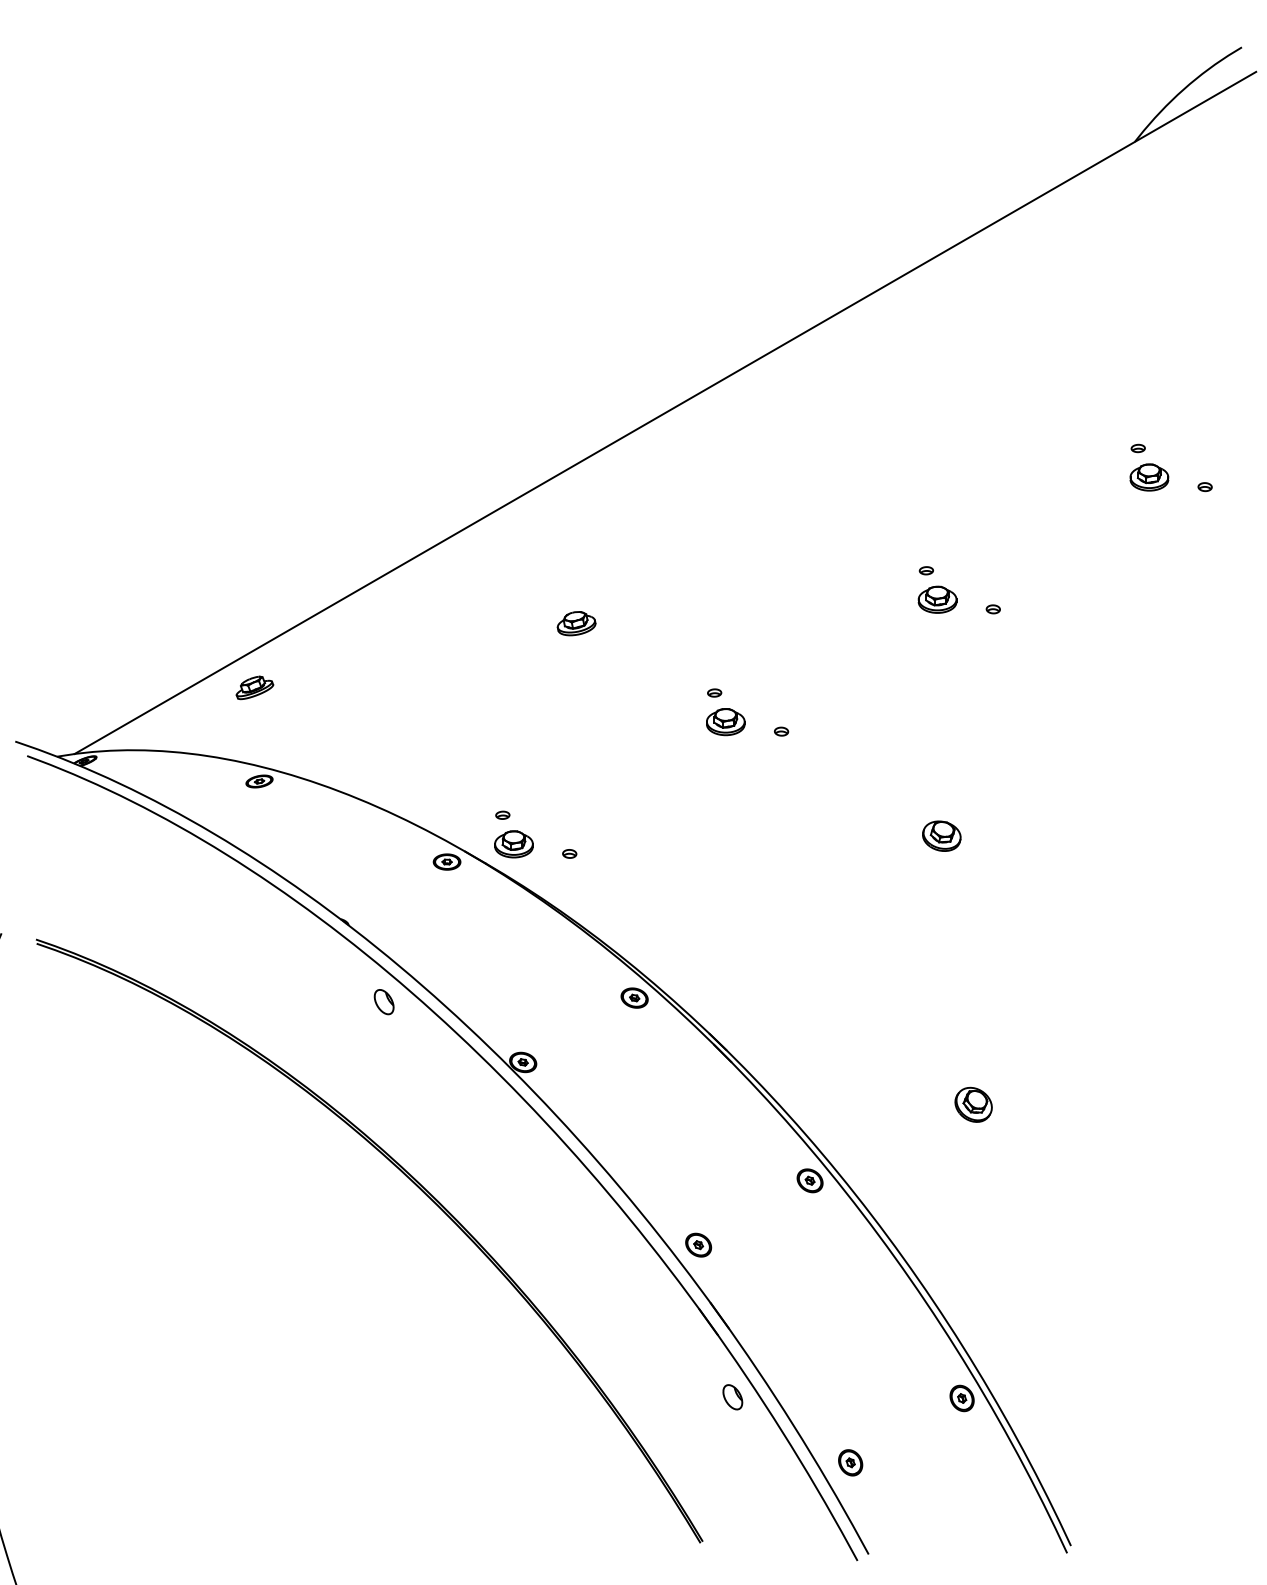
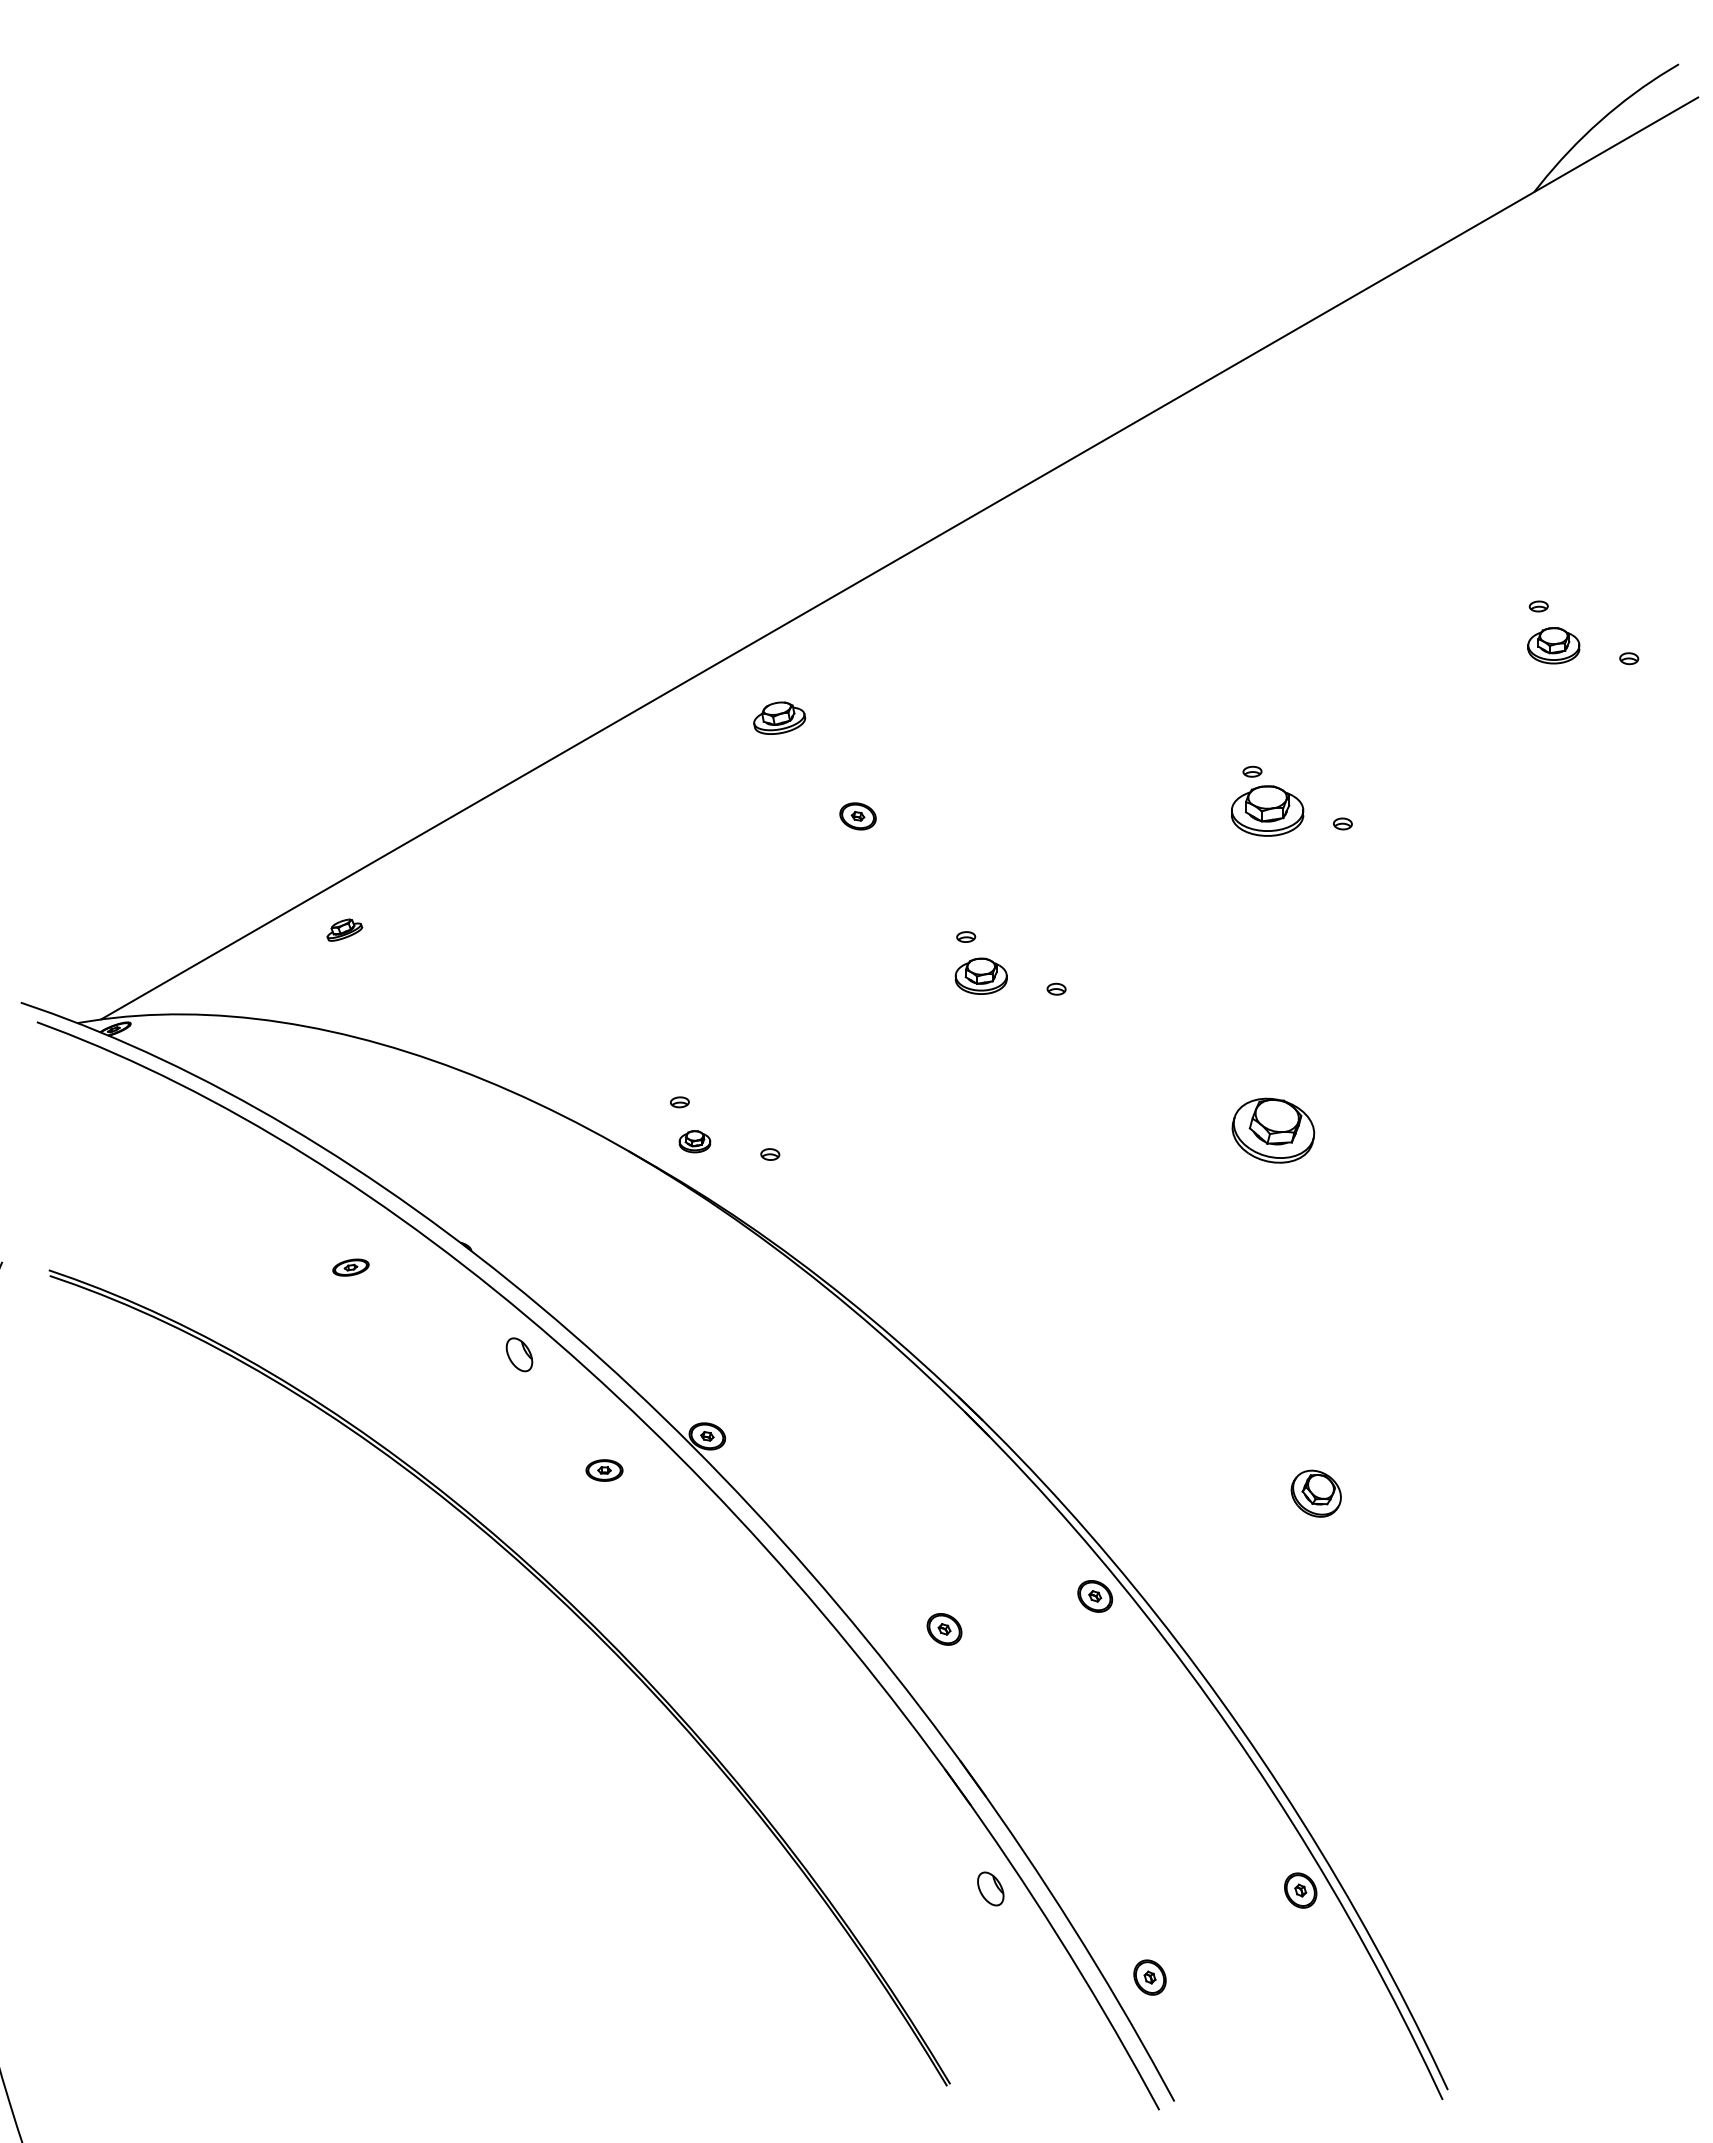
part: (937, 599) -> (1267, 810), size x1.4
part: (576, 623) -> (779, 717), moved
part: (254, 688) -> (344, 930), size x0.7
part: (259, 781) -> (350, 1267), moved
part: (941, 836) -> (1272, 1130), size x1.6
part: (513, 844) -> (694, 1141), size x0.6
part: (447, 862) -> (604, 1470), moved
part: (634, 998) -> (857, 816), moved
part: (698, 1245) -> (944, 1629), moved

